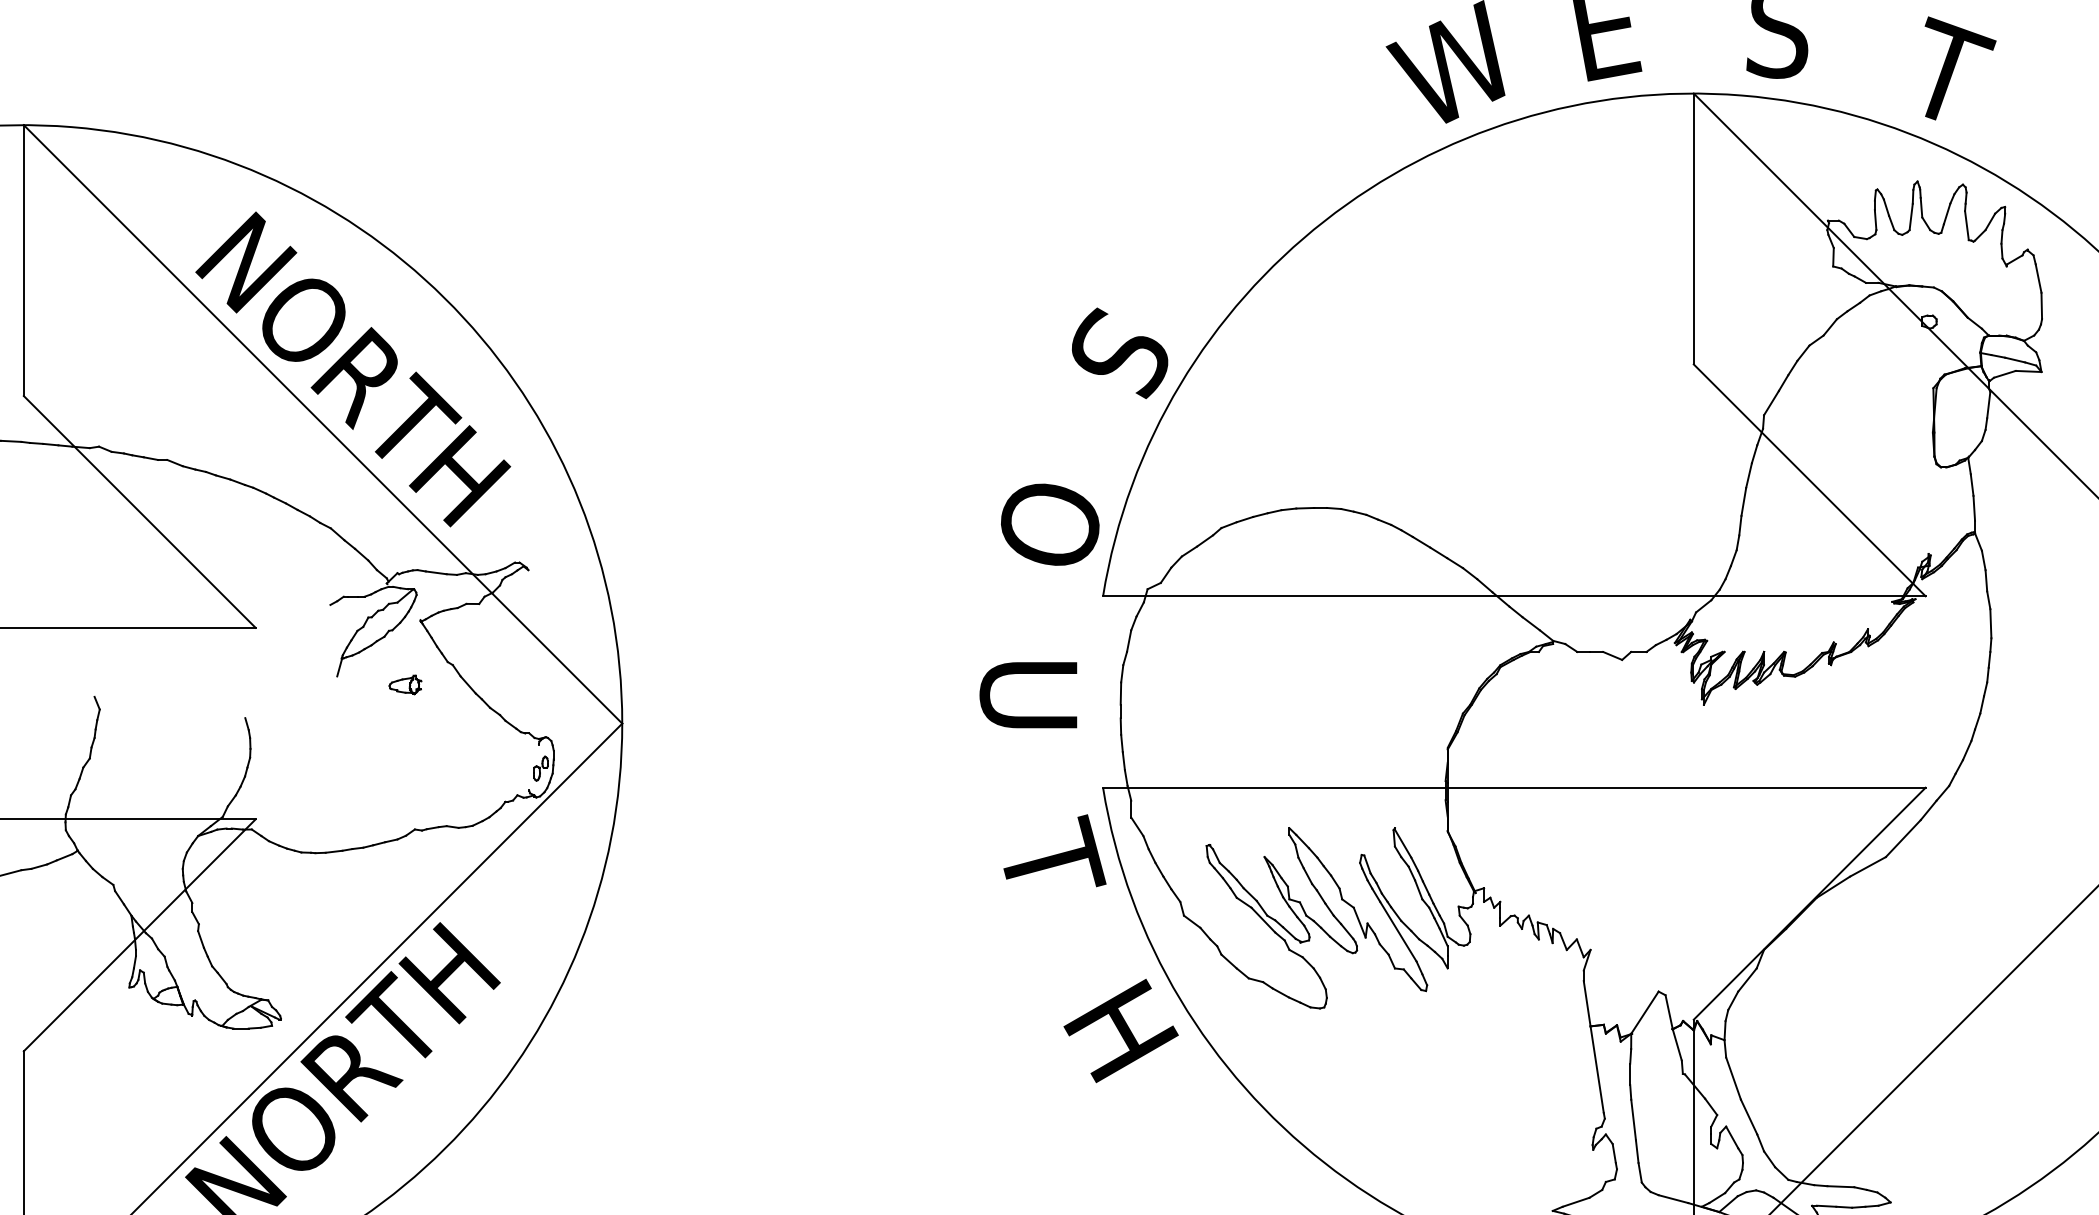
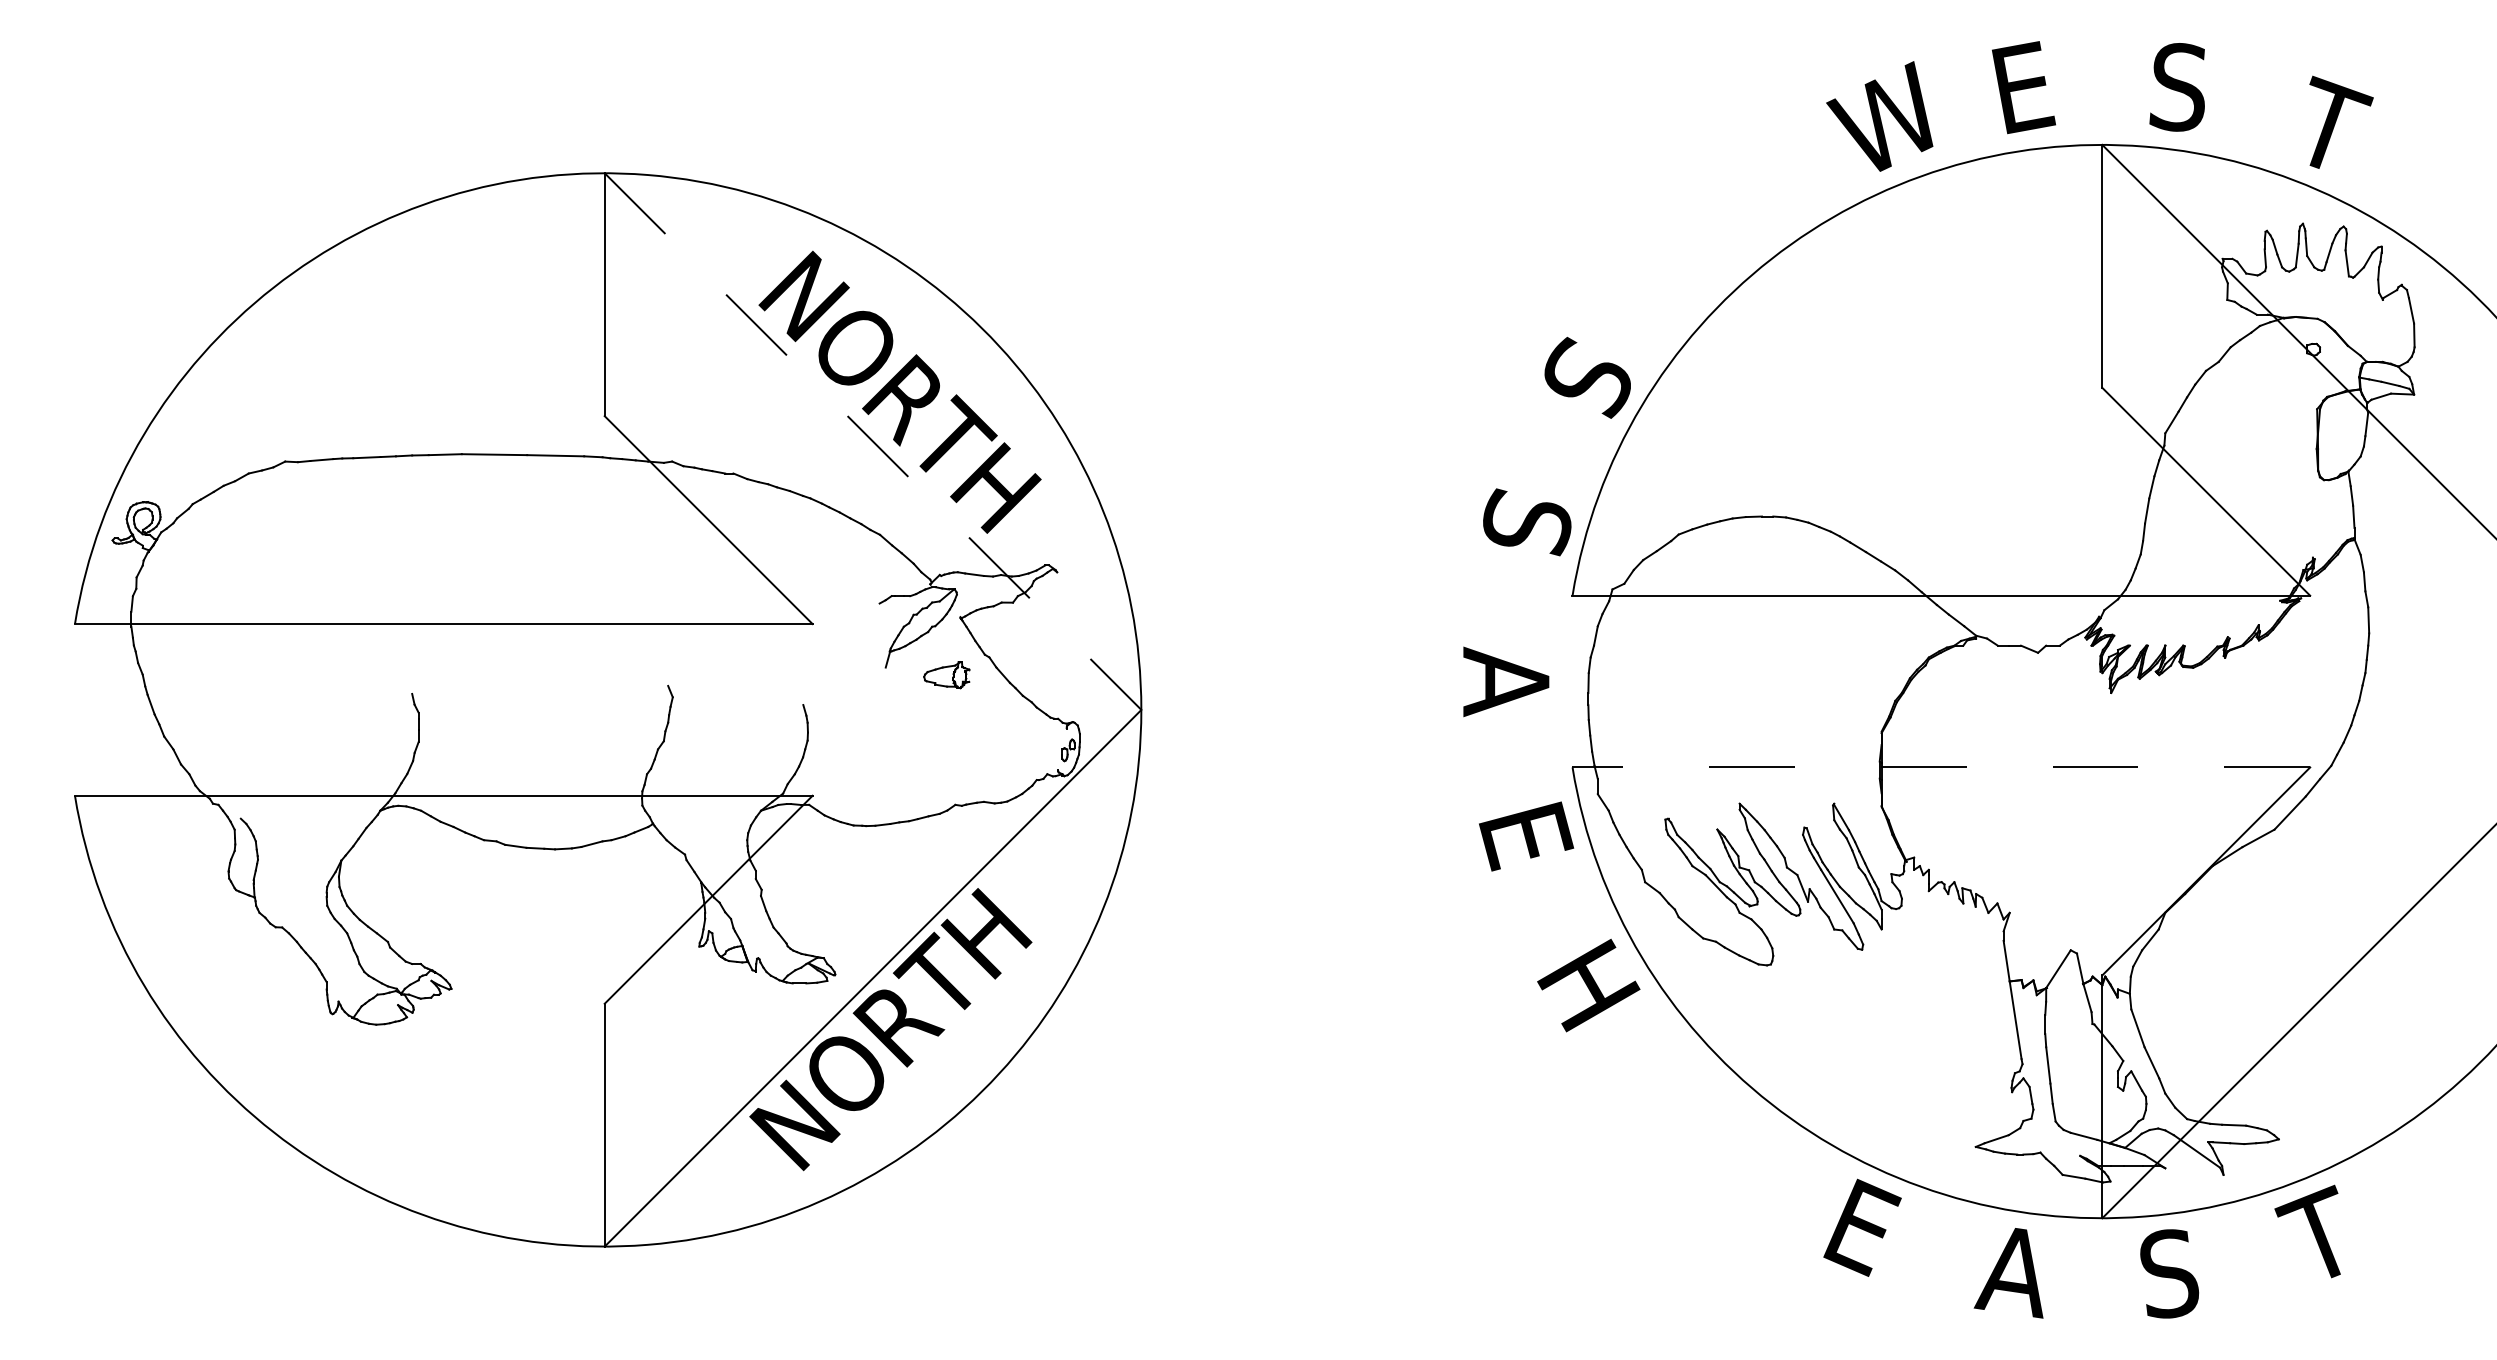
line: (323, 424) -> (873, 441), solid -> dashed
text: (1051, 521) -> (1526, 528), O -> S
part: (404, 684) -> (946, 674), size x1.6
text: (1028, 691) -> (1505, 681), U -> A
line: (1514, 787) -> (1941, 767), solid -> dashed
text: (1052, 859) -> (1527, 831), T -> E

